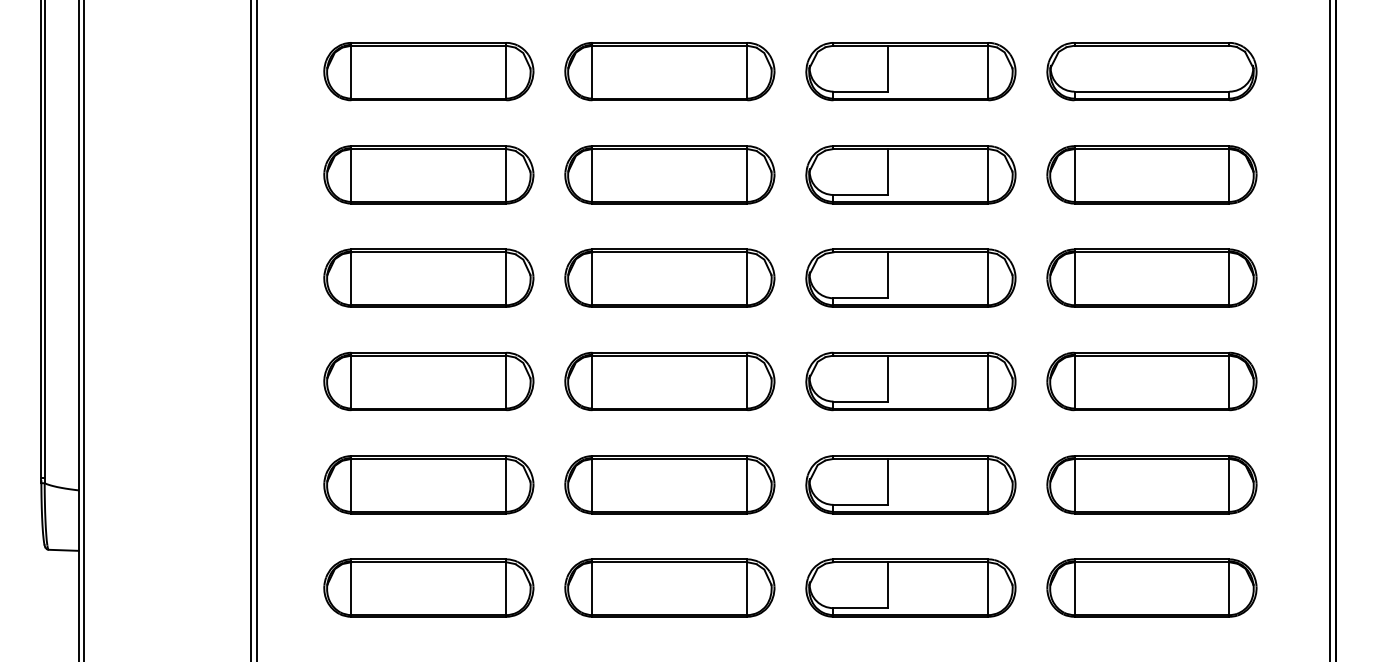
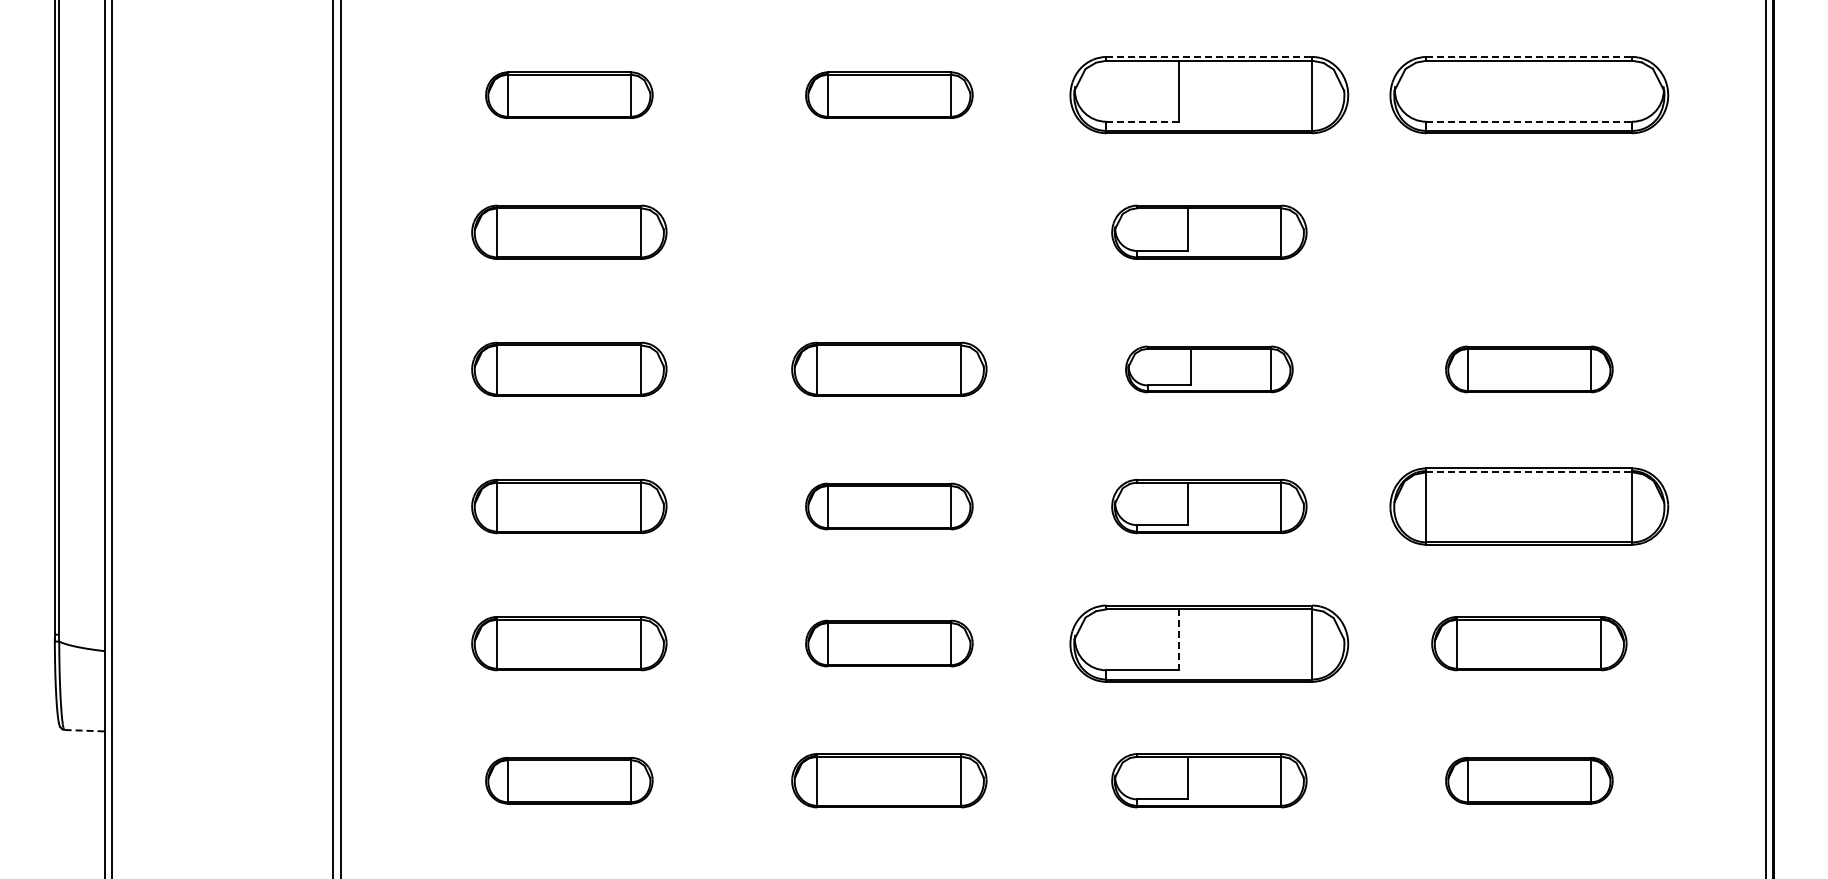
line: (911, 42) -> (1209, 56), solid -> dashed
line: (1152, 42) -> (1529, 56), solid -> dashed
part: (429, 71) -> (569, 95), size x0.6
part: (670, 71) -> (889, 95), size x0.6
line: (861, 91) -> (1143, 121), solid -> dashed
line: (1152, 91) -> (1529, 121), solid -> dashed
part: (429, 175) -> (569, 232), size x0.7
part: (670, 175) -> (889, 232), removed
part: (911, 175) -> (1209, 232), size x0.7
part: (1152, 175) -> (1529, 232), removed
part: (429, 278) -> (569, 369), size x0.7
part: (670, 278) -> (889, 369), size x0.7
part: (911, 278) -> (1209, 369), size x0.6
part: (1152, 278) -> (1529, 369), size x0.6
line: (1152, 355) -> (1529, 472), solid -> dashed
part: (429, 381) -> (569, 506), size x0.7
part: (670, 381) -> (889, 506), size x0.6
part: (911, 381) -> (1209, 506), size x0.7
line: (887, 482) -> (1178, 640), solid -> dashed
part: (429, 484) -> (569, 643), size x0.7
part: (670, 484) -> (889, 643), size x0.6
part: (1152, 484) -> (1529, 643), size x0.7
line: (63, 550) -> (84, 730), solid -> dashed
part: (429, 587) -> (569, 780), size x0.6
part: (670, 587) -> (889, 780), size x0.7
part: (911, 587) -> (1209, 780), size x0.7
part: (1152, 587) -> (1529, 780), size x0.6

